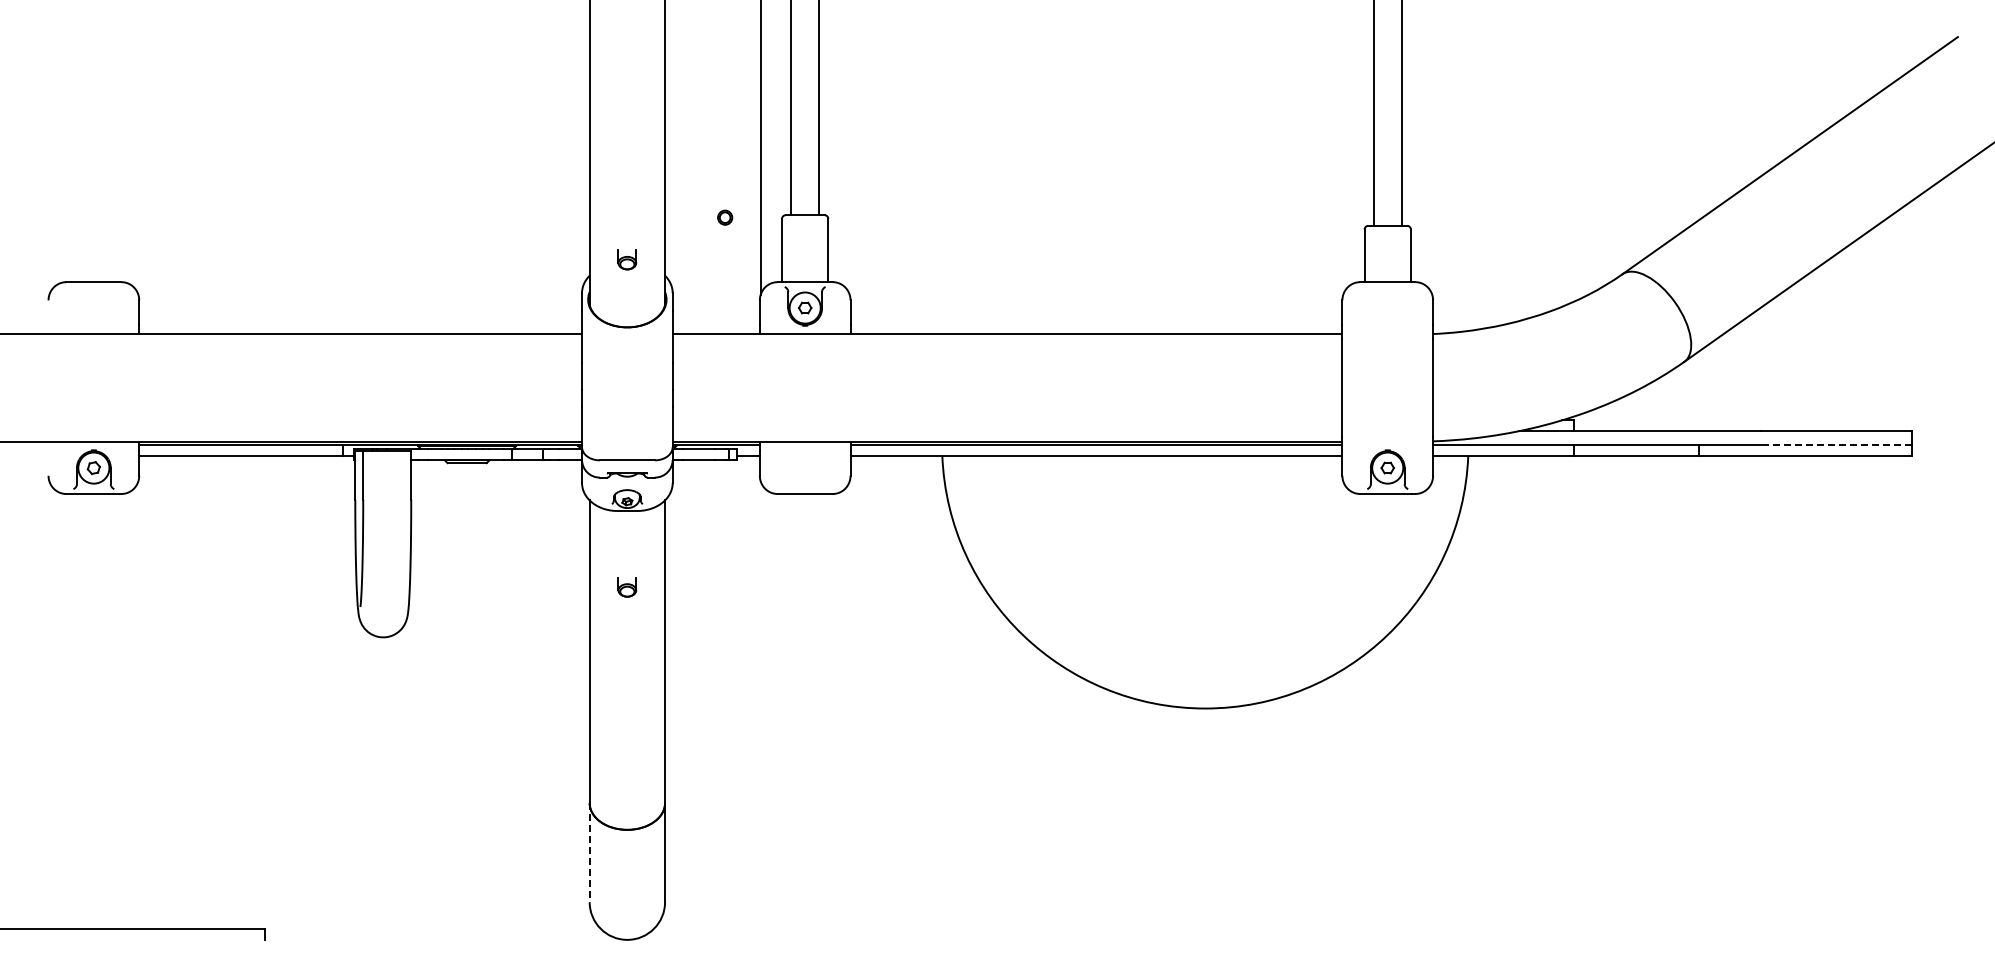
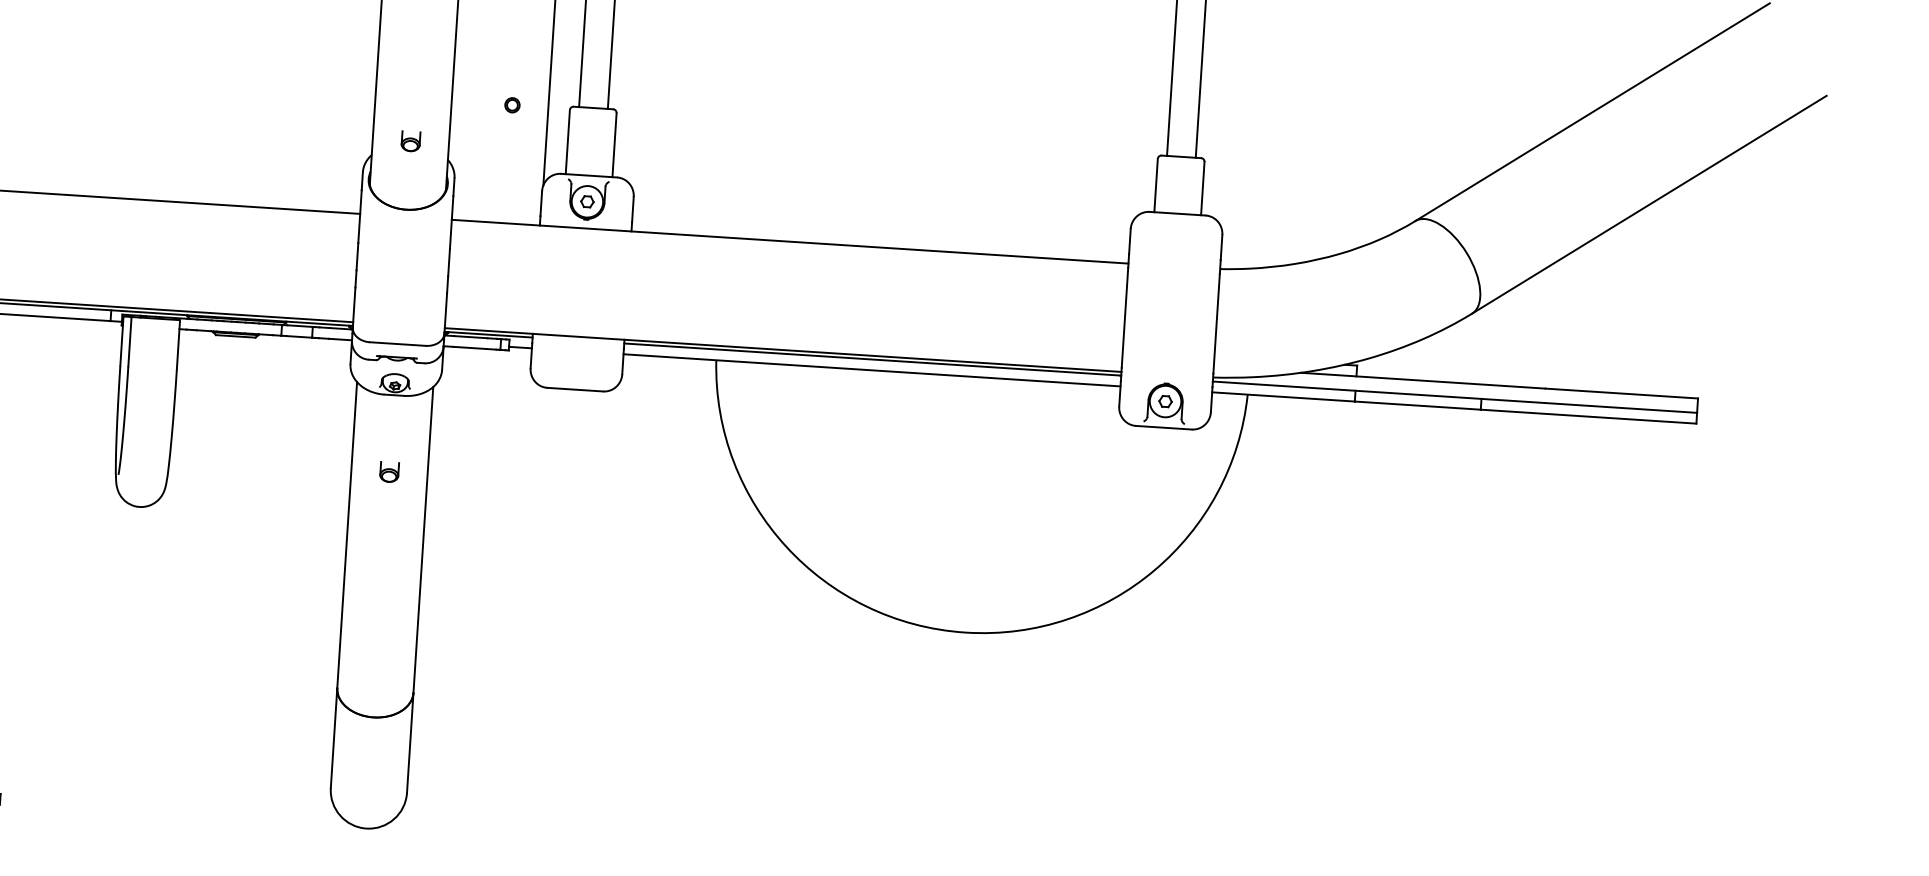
line: (1836, 445) -> (1620, 408), dashed -> solid
line: (589, 853) -> (333, 738), dashed -> solid

